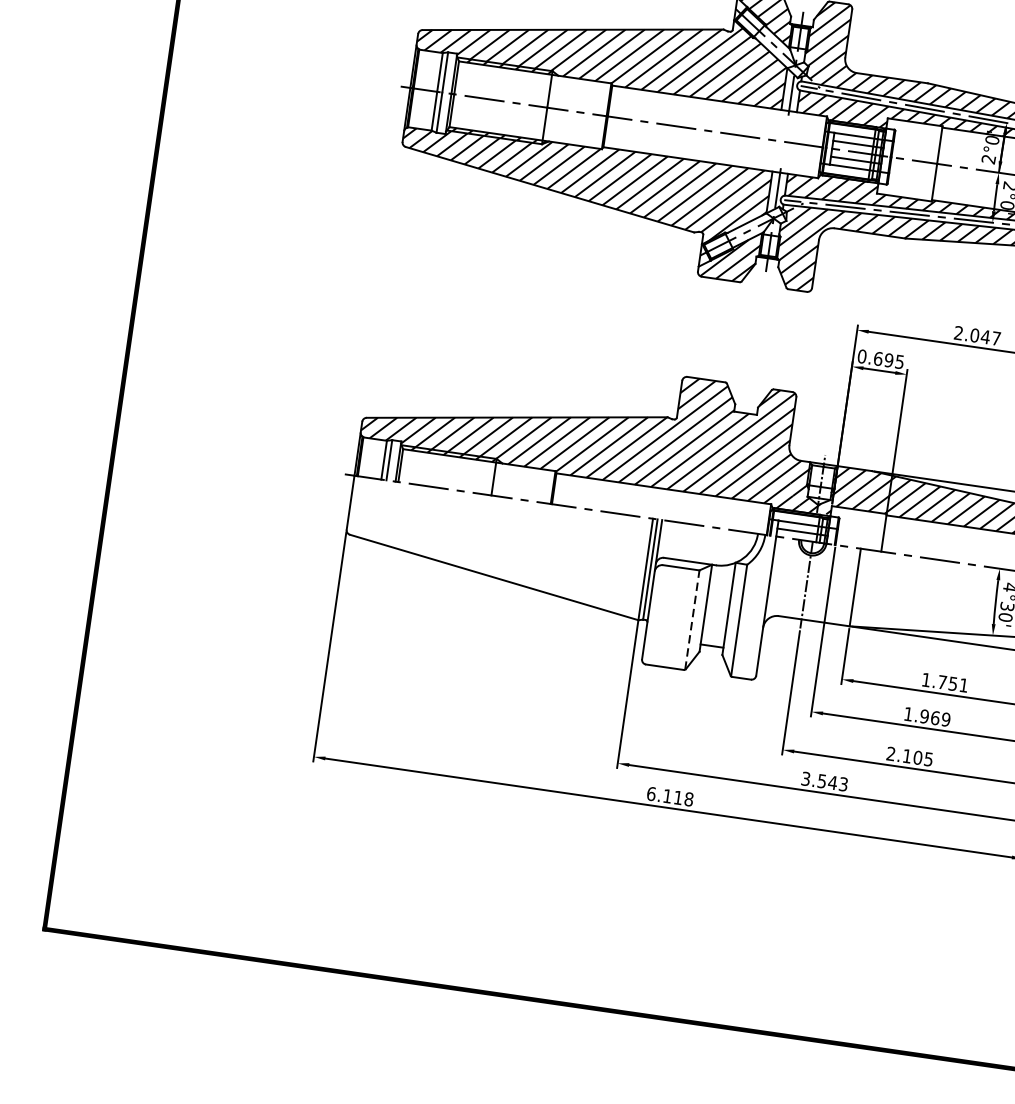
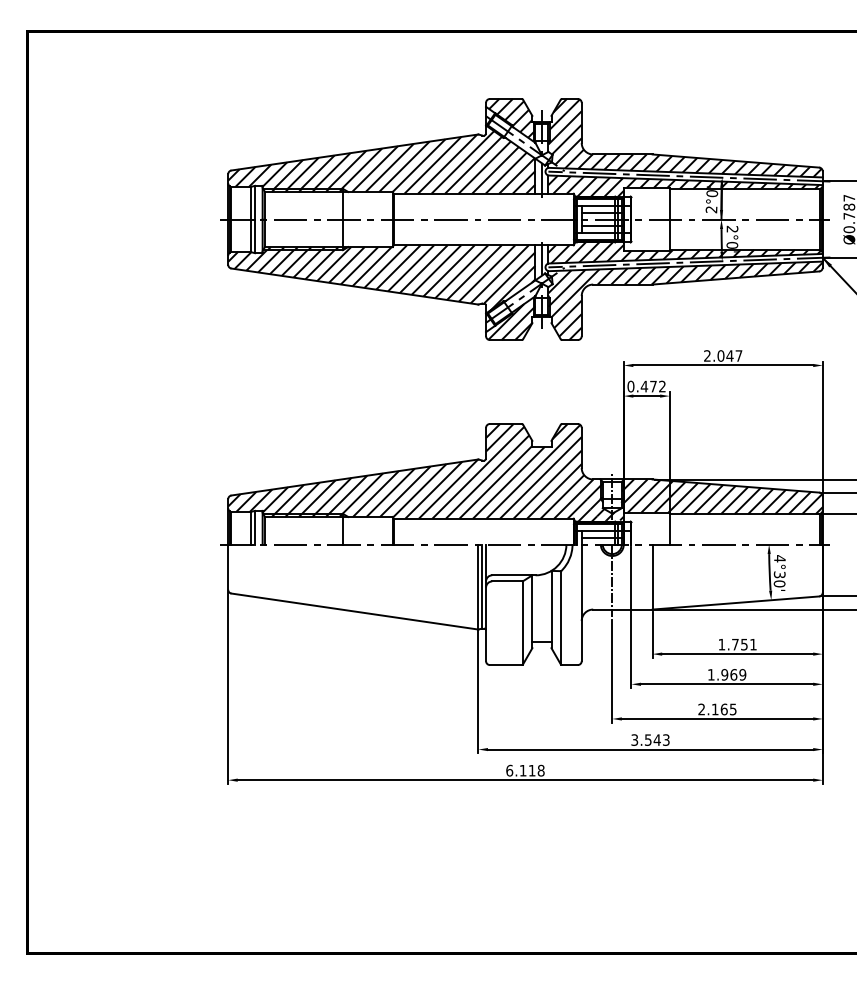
text: (887, 360) -> (652, 386), 0.695 -> 0.472
line: (692, 620) -> (522, 623), dashed -> solid
text: (918, 757) -> (724, 709), 2.105 -> 2.165

